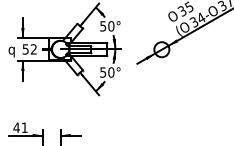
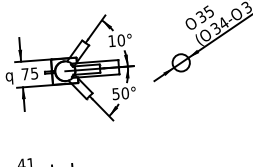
text: (103, 26) -> (112, 41), 50° -> 10°
text: (29, 49) -> (29, 74), 52 -> 75

